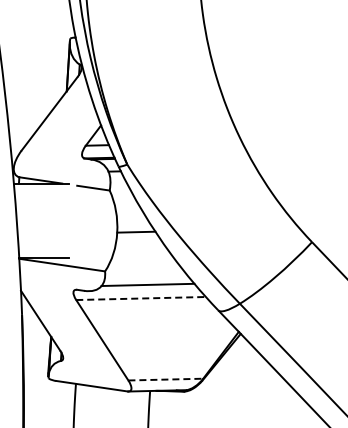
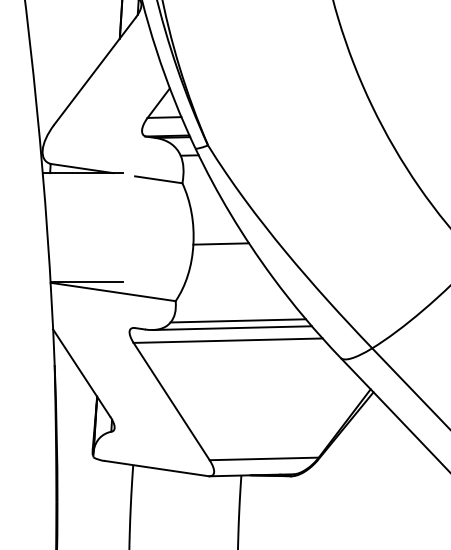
line: (143, 289) -> (231, 327), added
line: (141, 298) -> (228, 340), dashed -> solid
line: (166, 379) -> (265, 458), dashed -> solid

